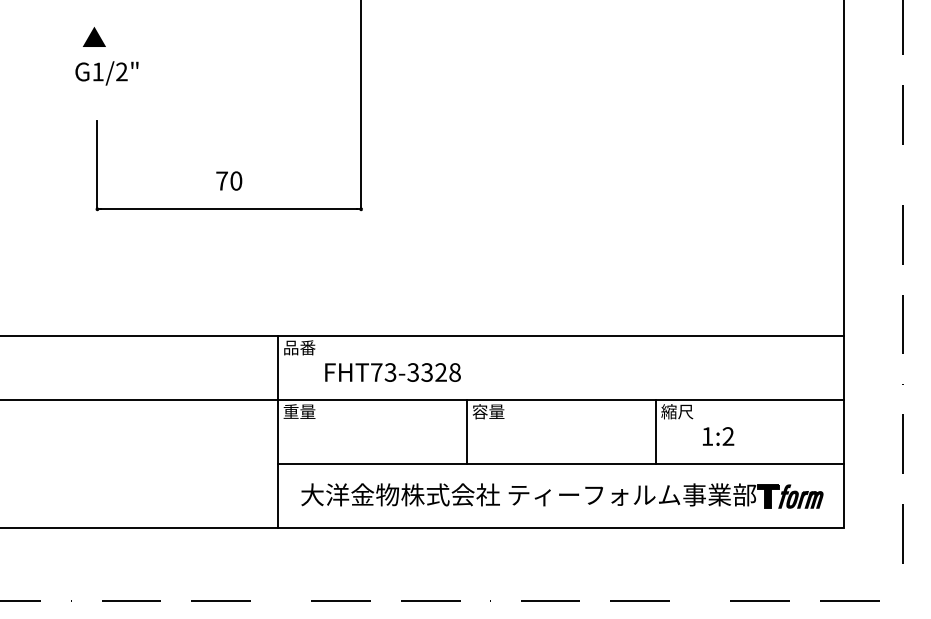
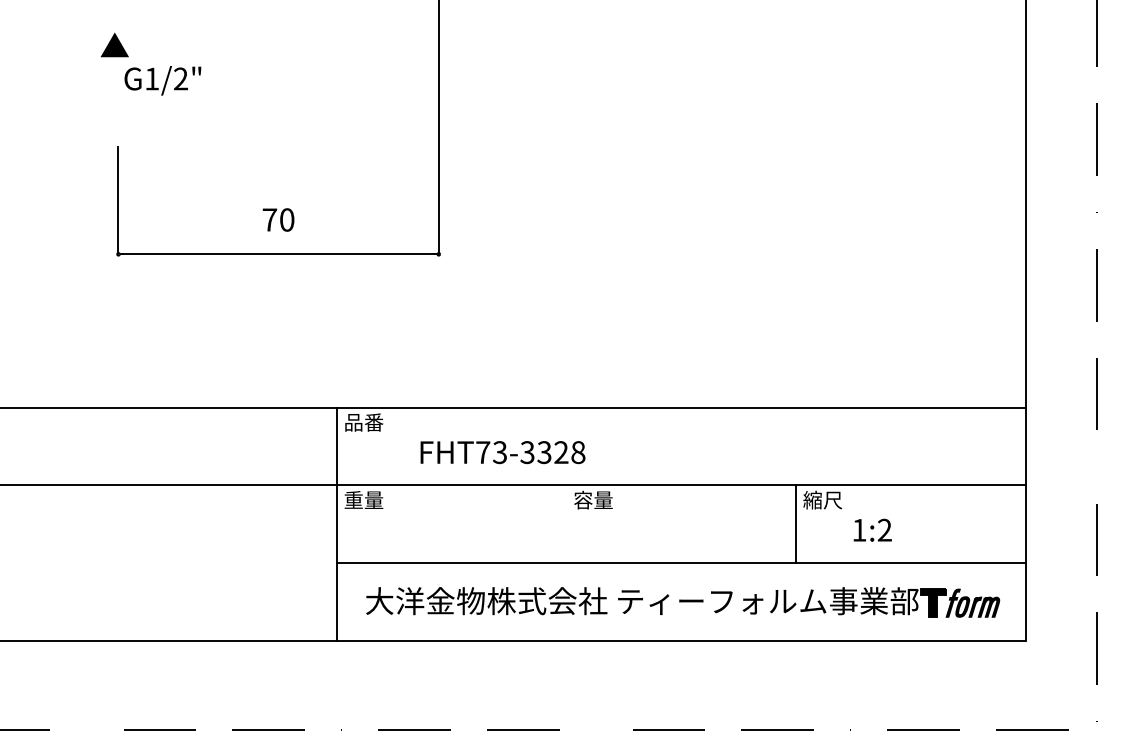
text: (106, 73) -> (162, 80), moved
text: (392, 372) -> (502, 452), moved
line: (466, 431) -> (566, 524), removed

